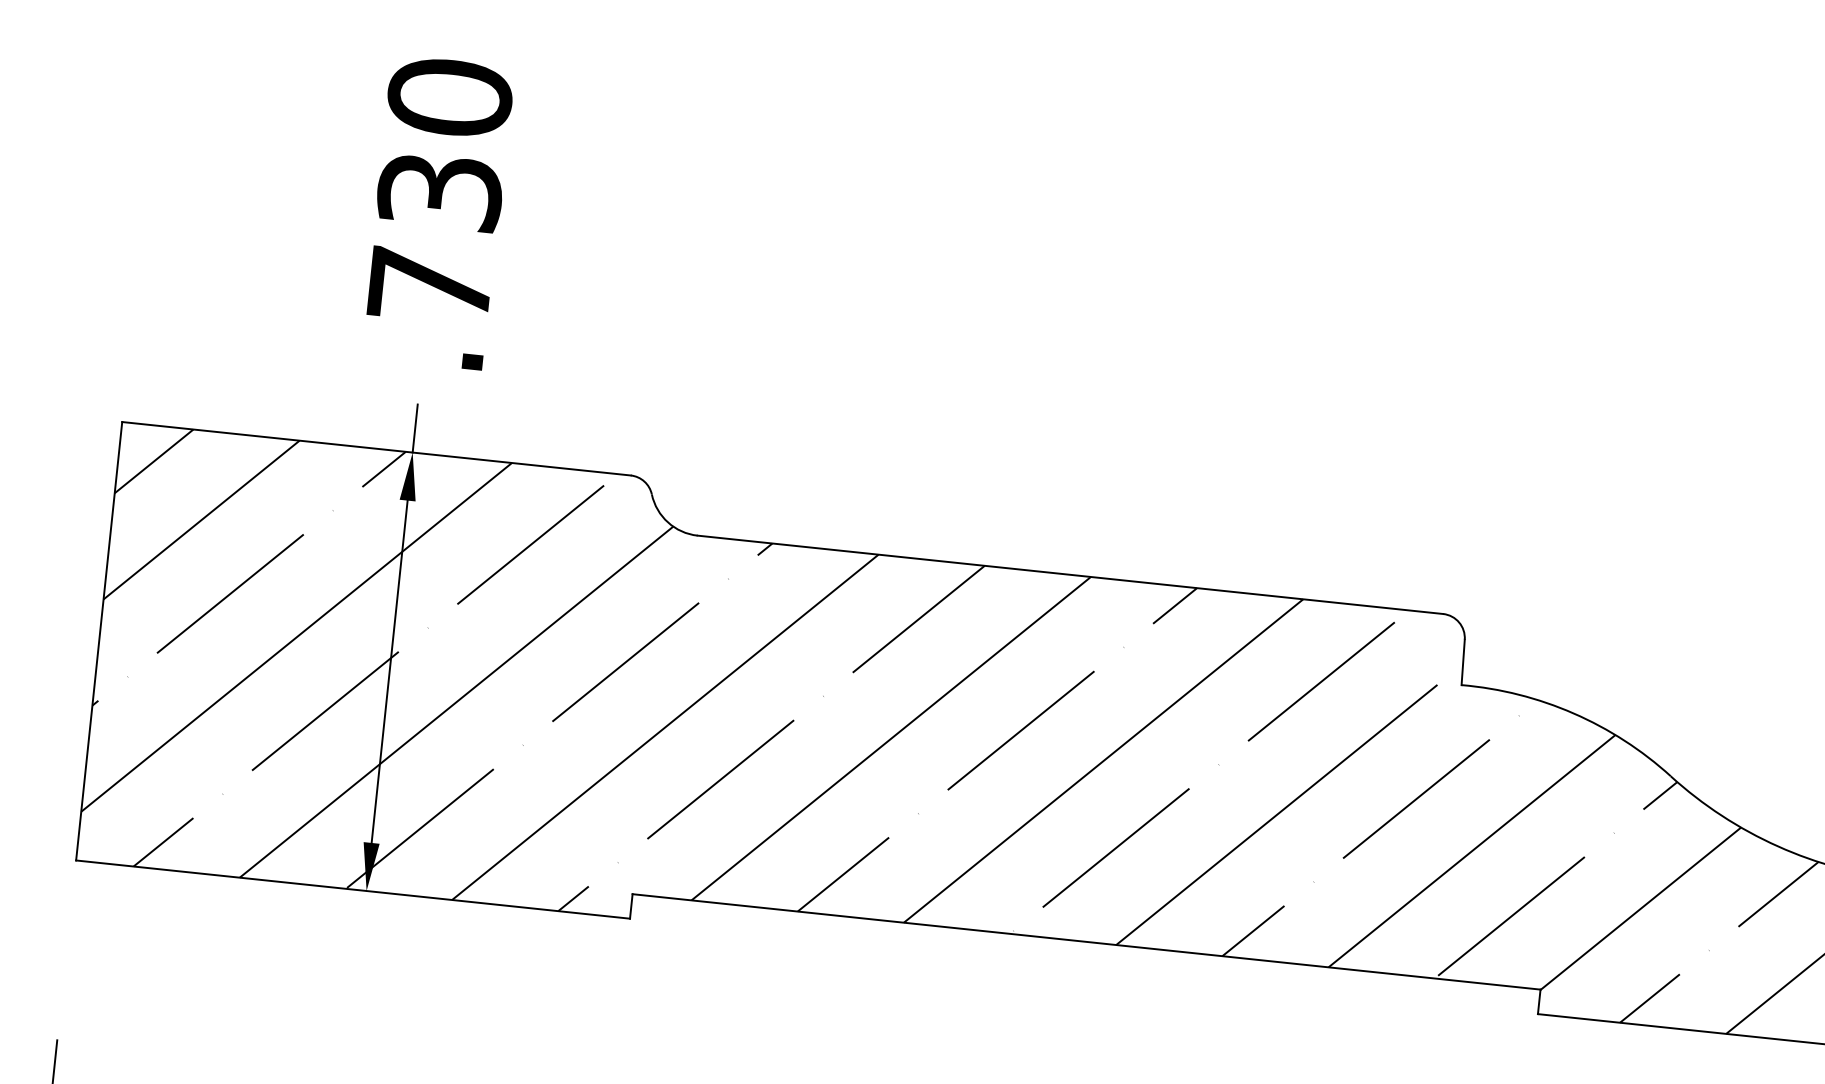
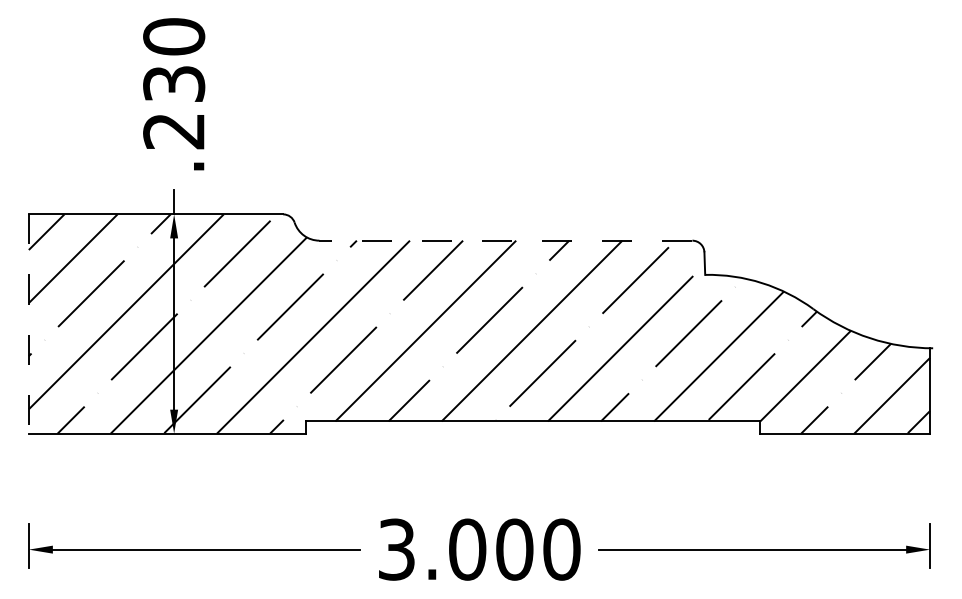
text: (428, 286) -> (173, 131), .730 -> .230
line: (1069, 574) -> (505, 240), solid -> dashed
line: (98, 642) -> (28, 324), solid -> dashed

